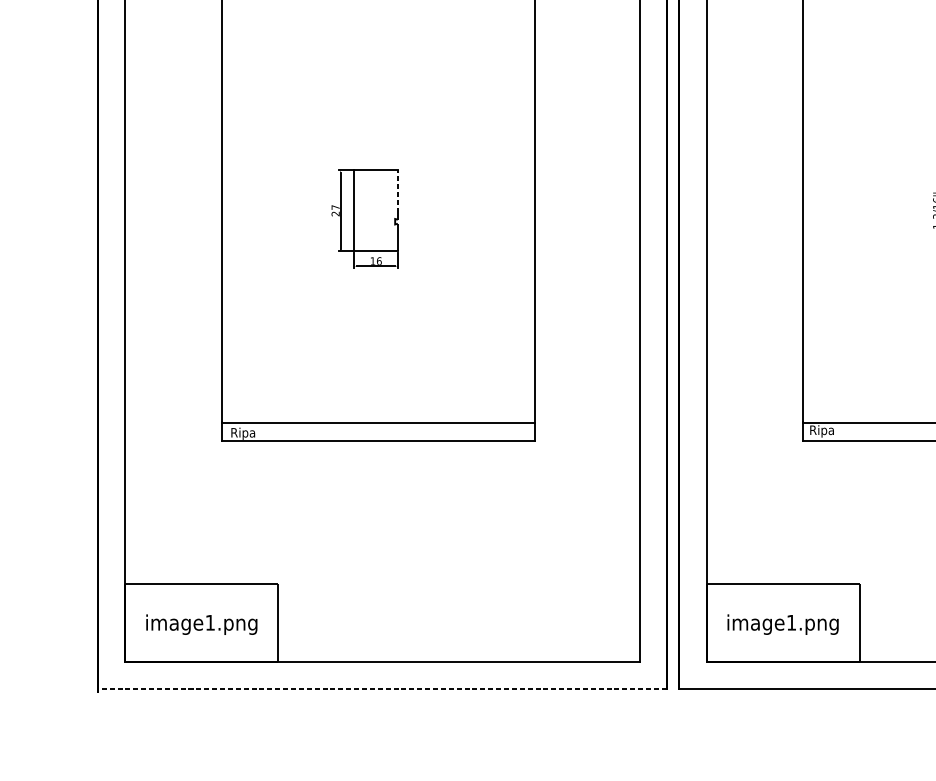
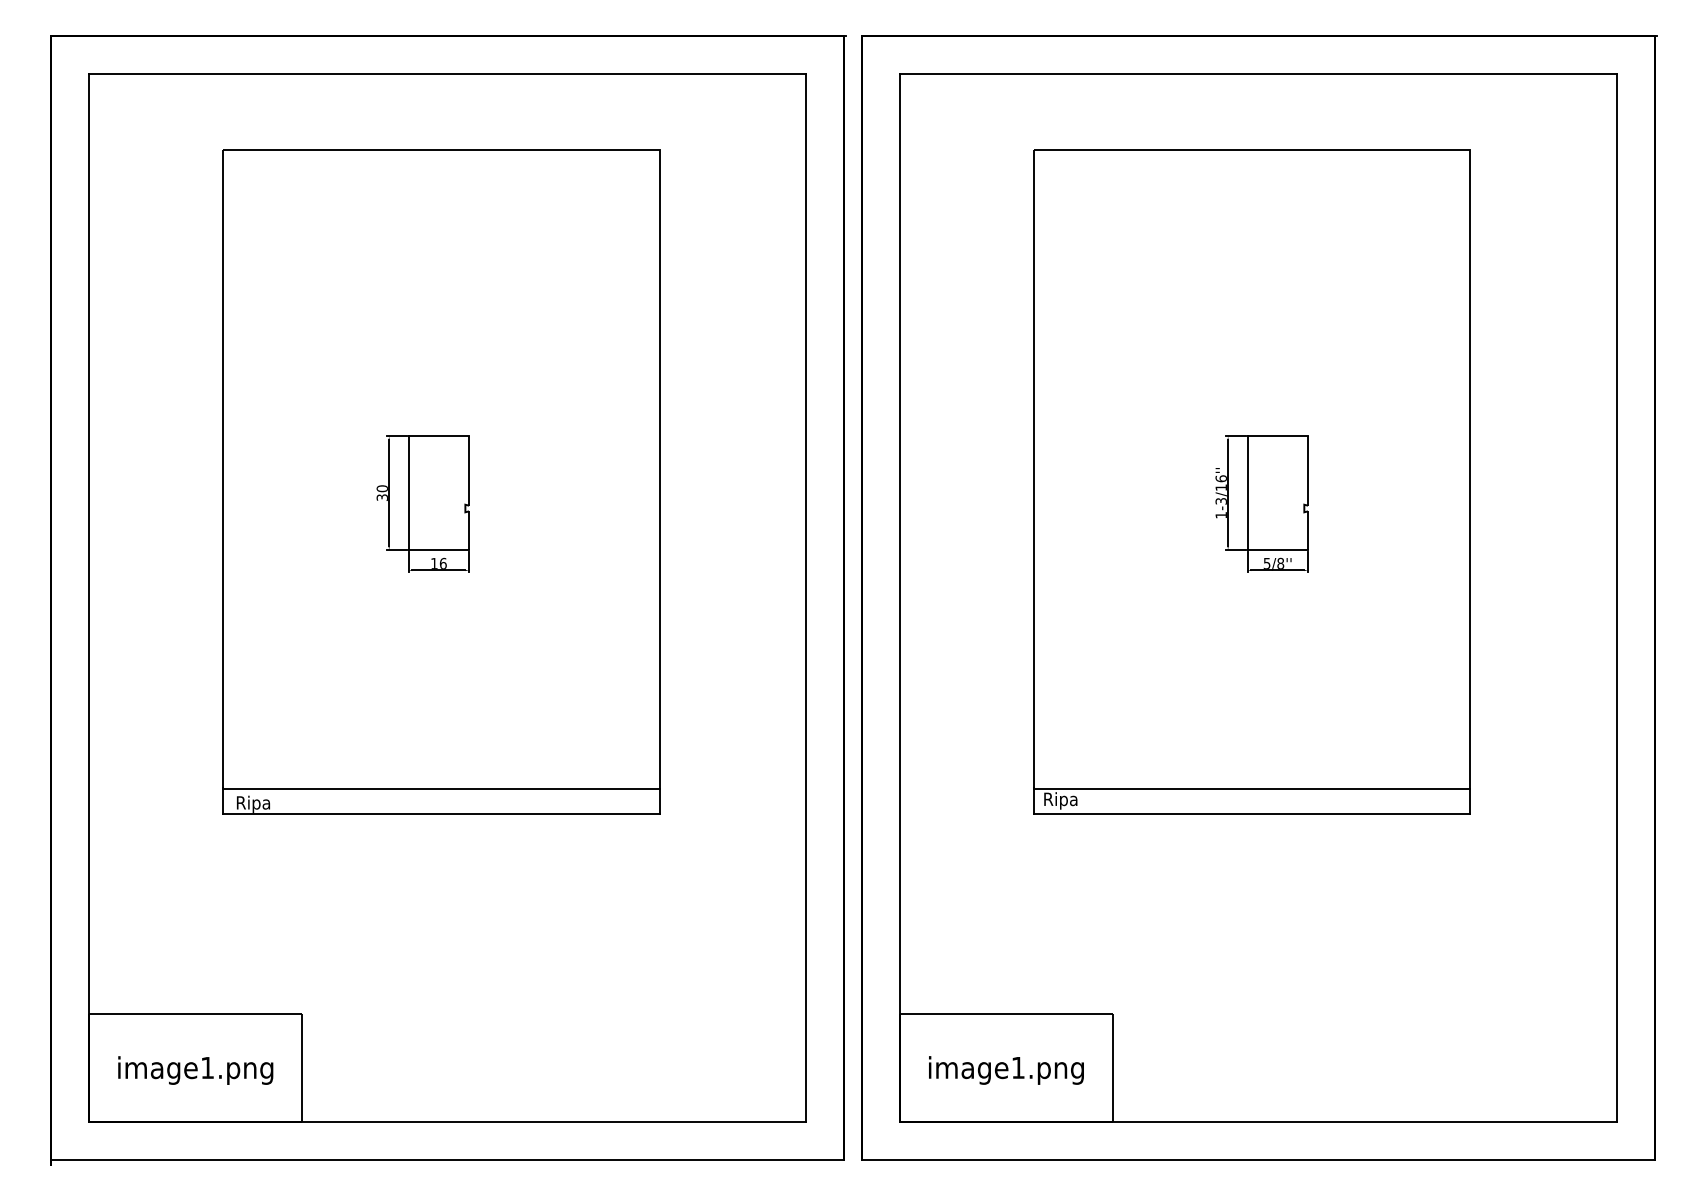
line: (398, 191) -> (469, 466), dashed -> solid
text: (335, 210) -> (381, 492), 27 -> 30
line: (382, 689) -> (447, 1160), dashed -> solid

